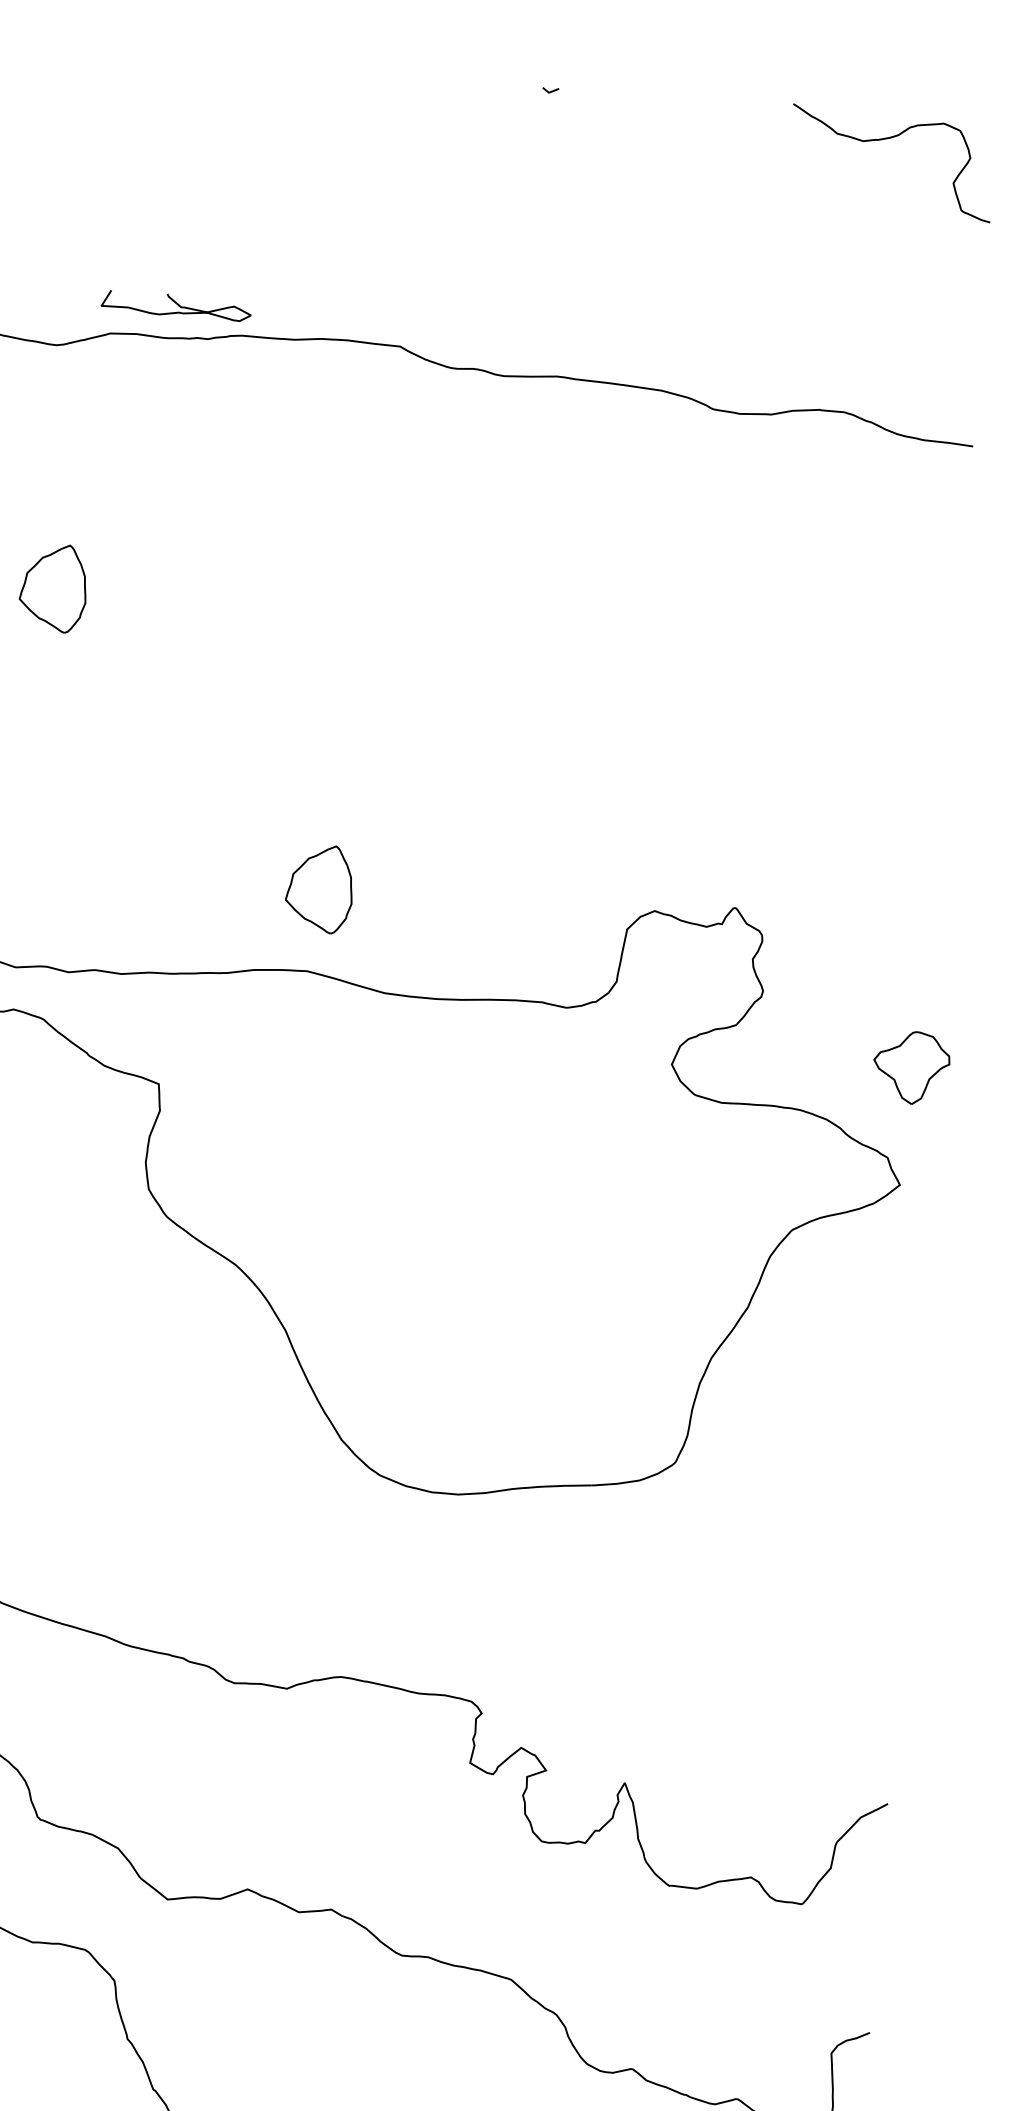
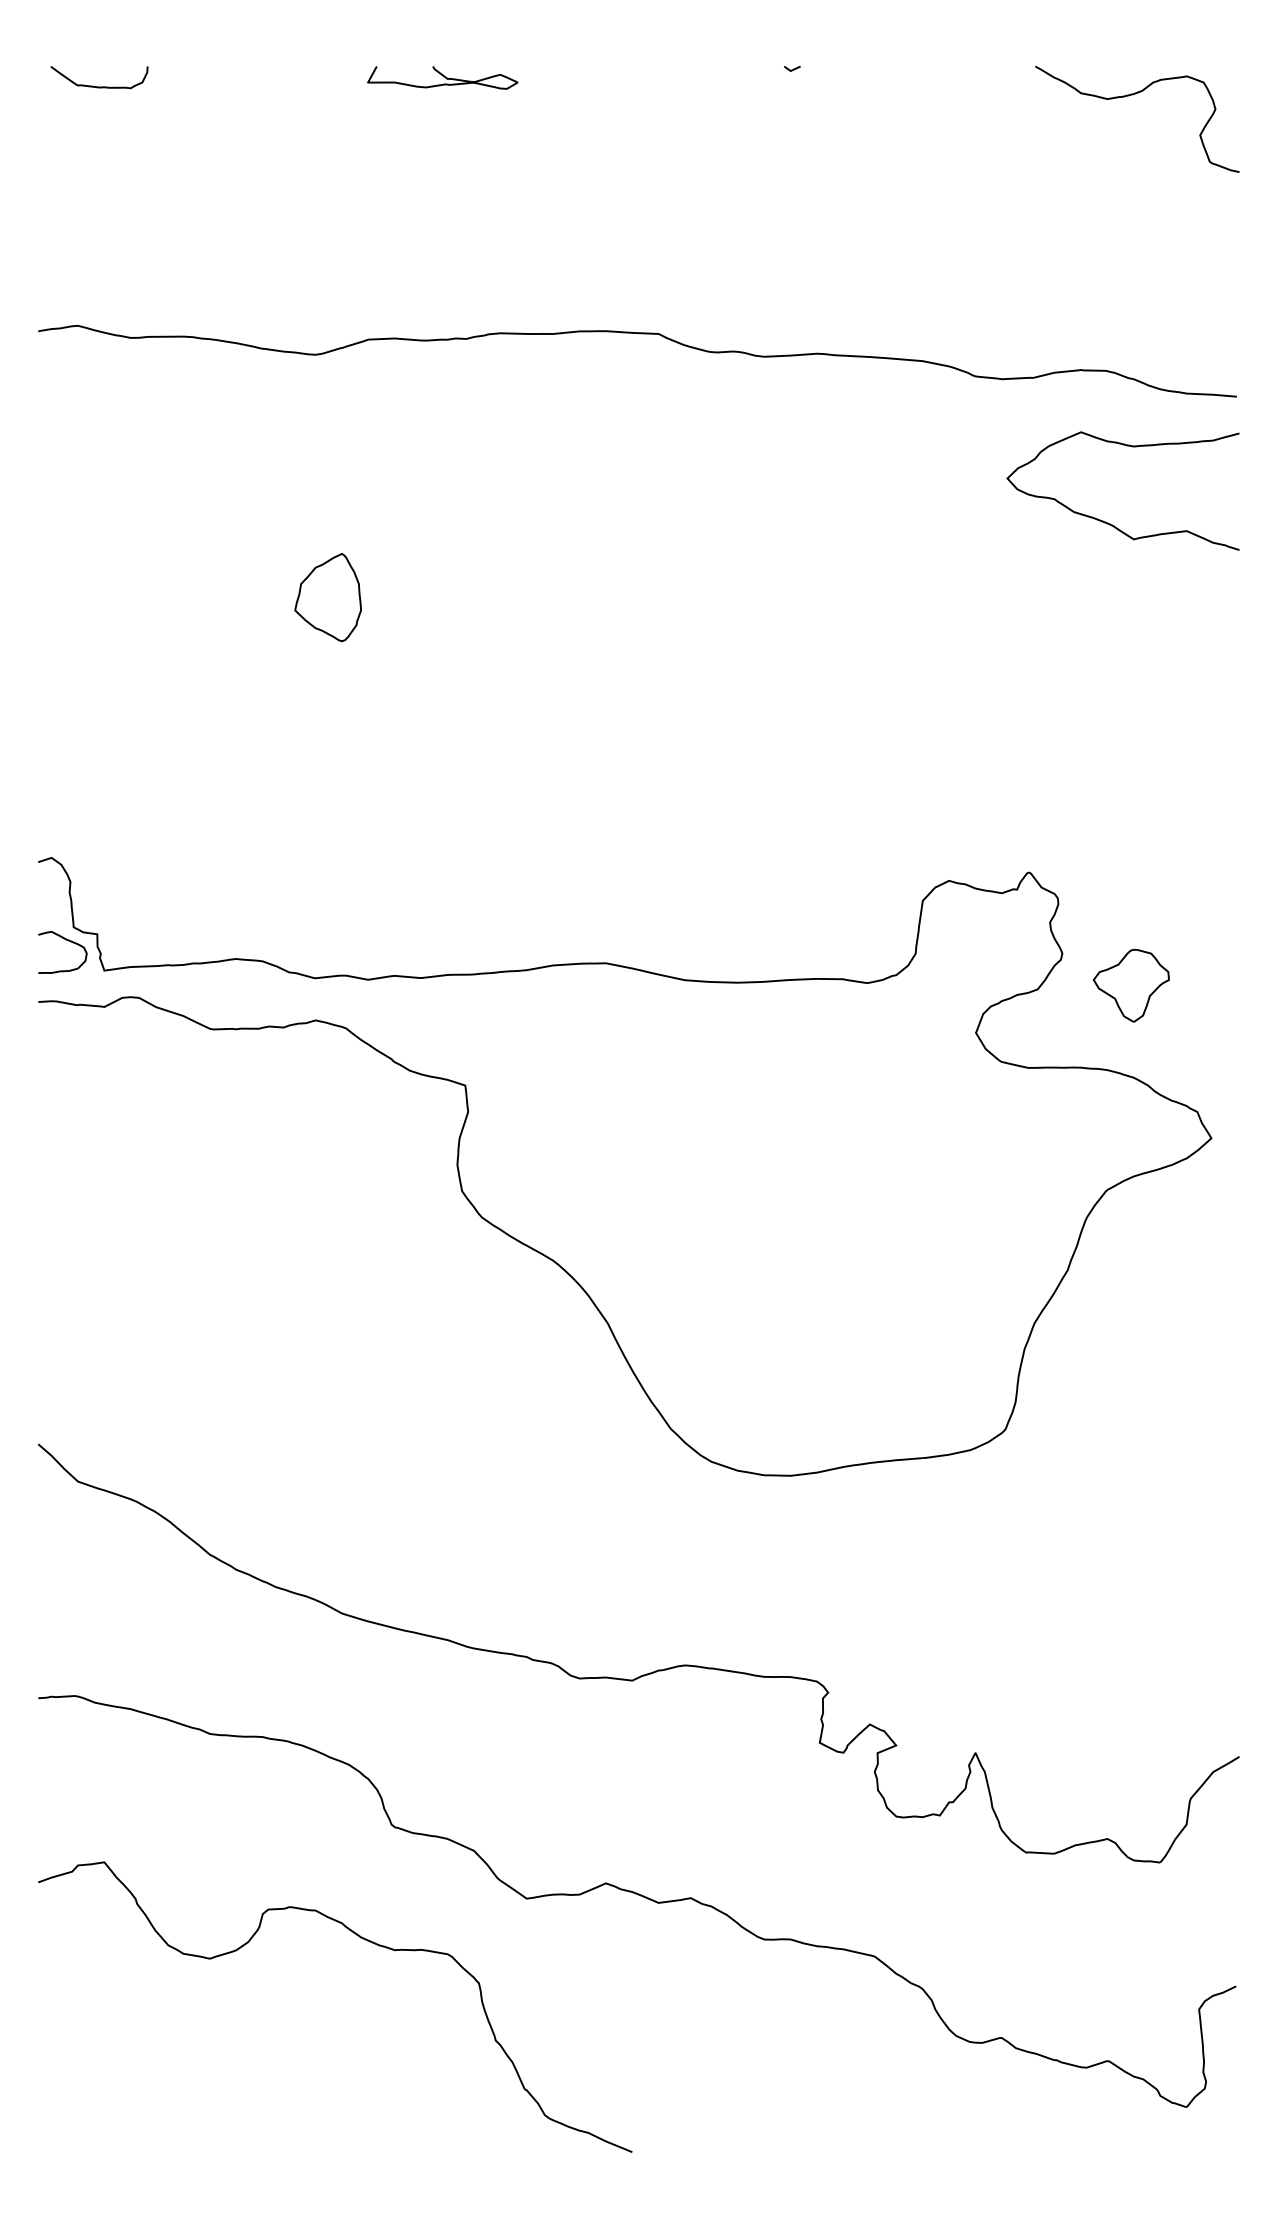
curve: (176, 304) -> (442, 76), moved
curve: (836, 563) -> (1108, 522), added
part: (318, 888) -> (612, 880), removed
part: (911, 1067) -> (1131, 985), moved

